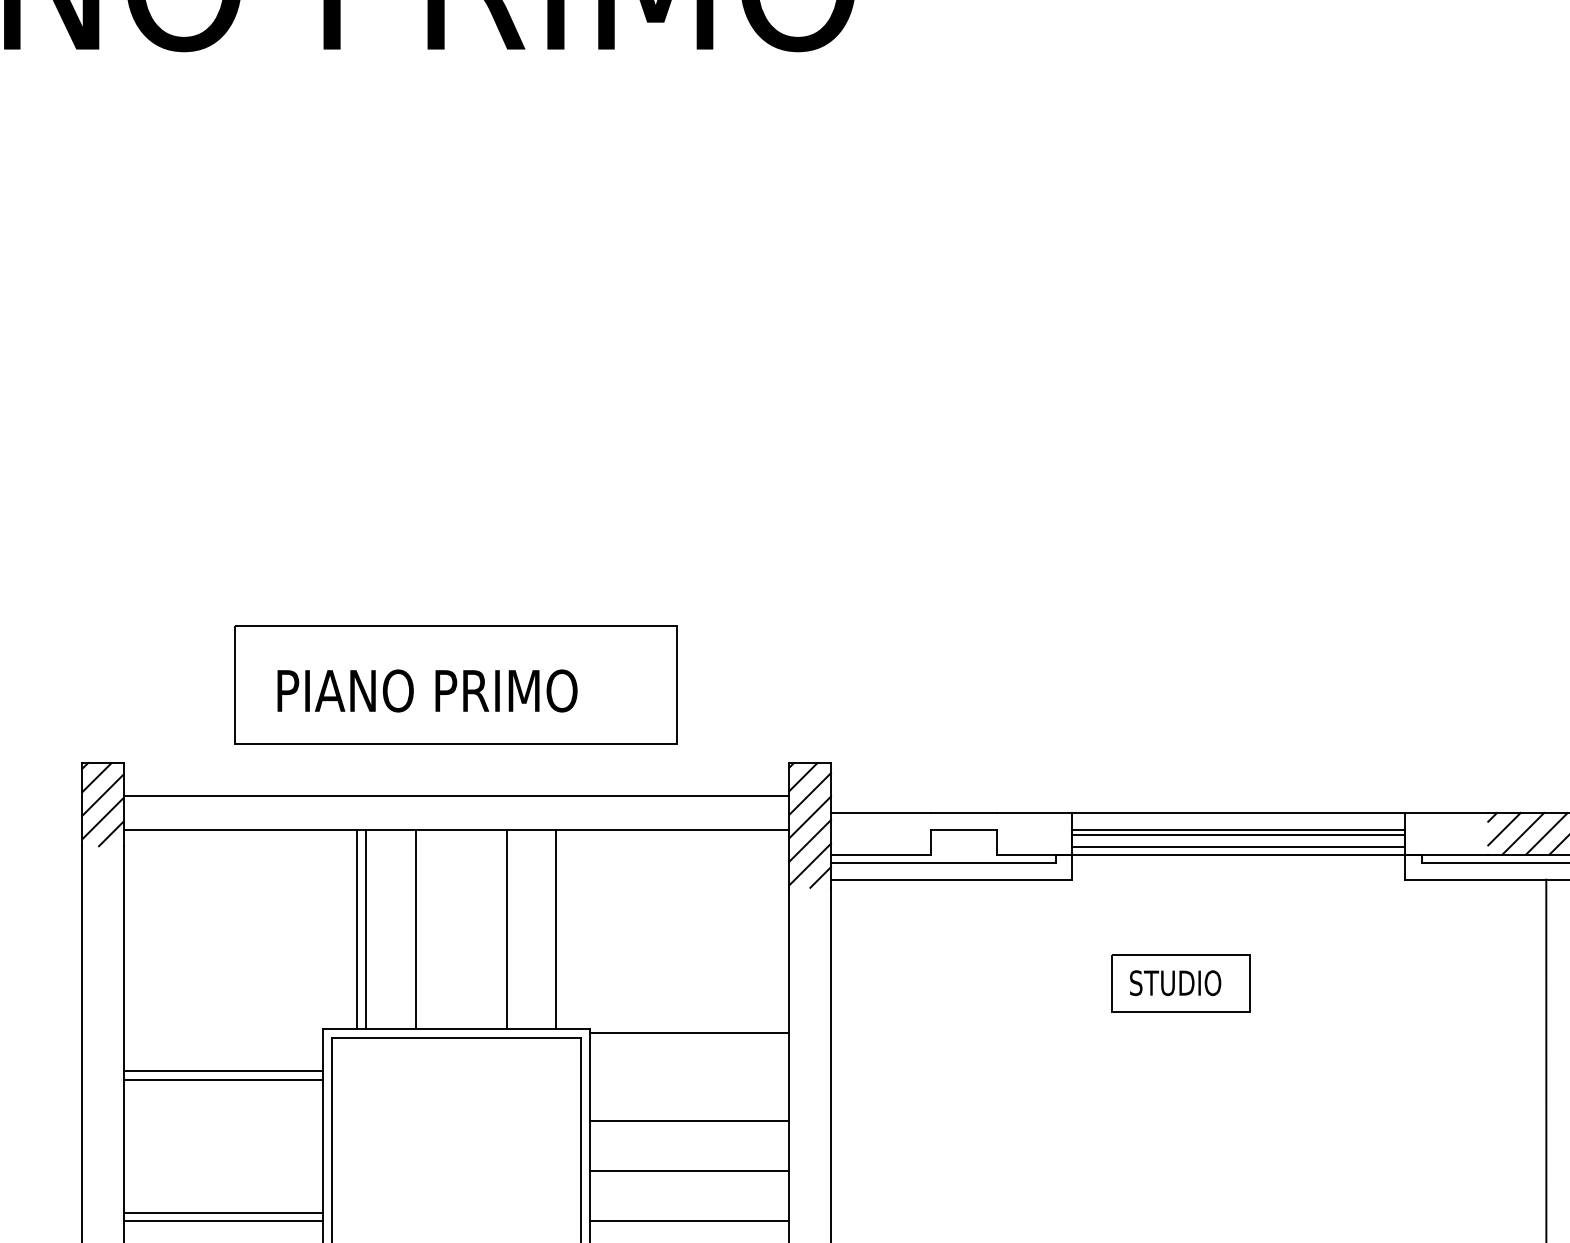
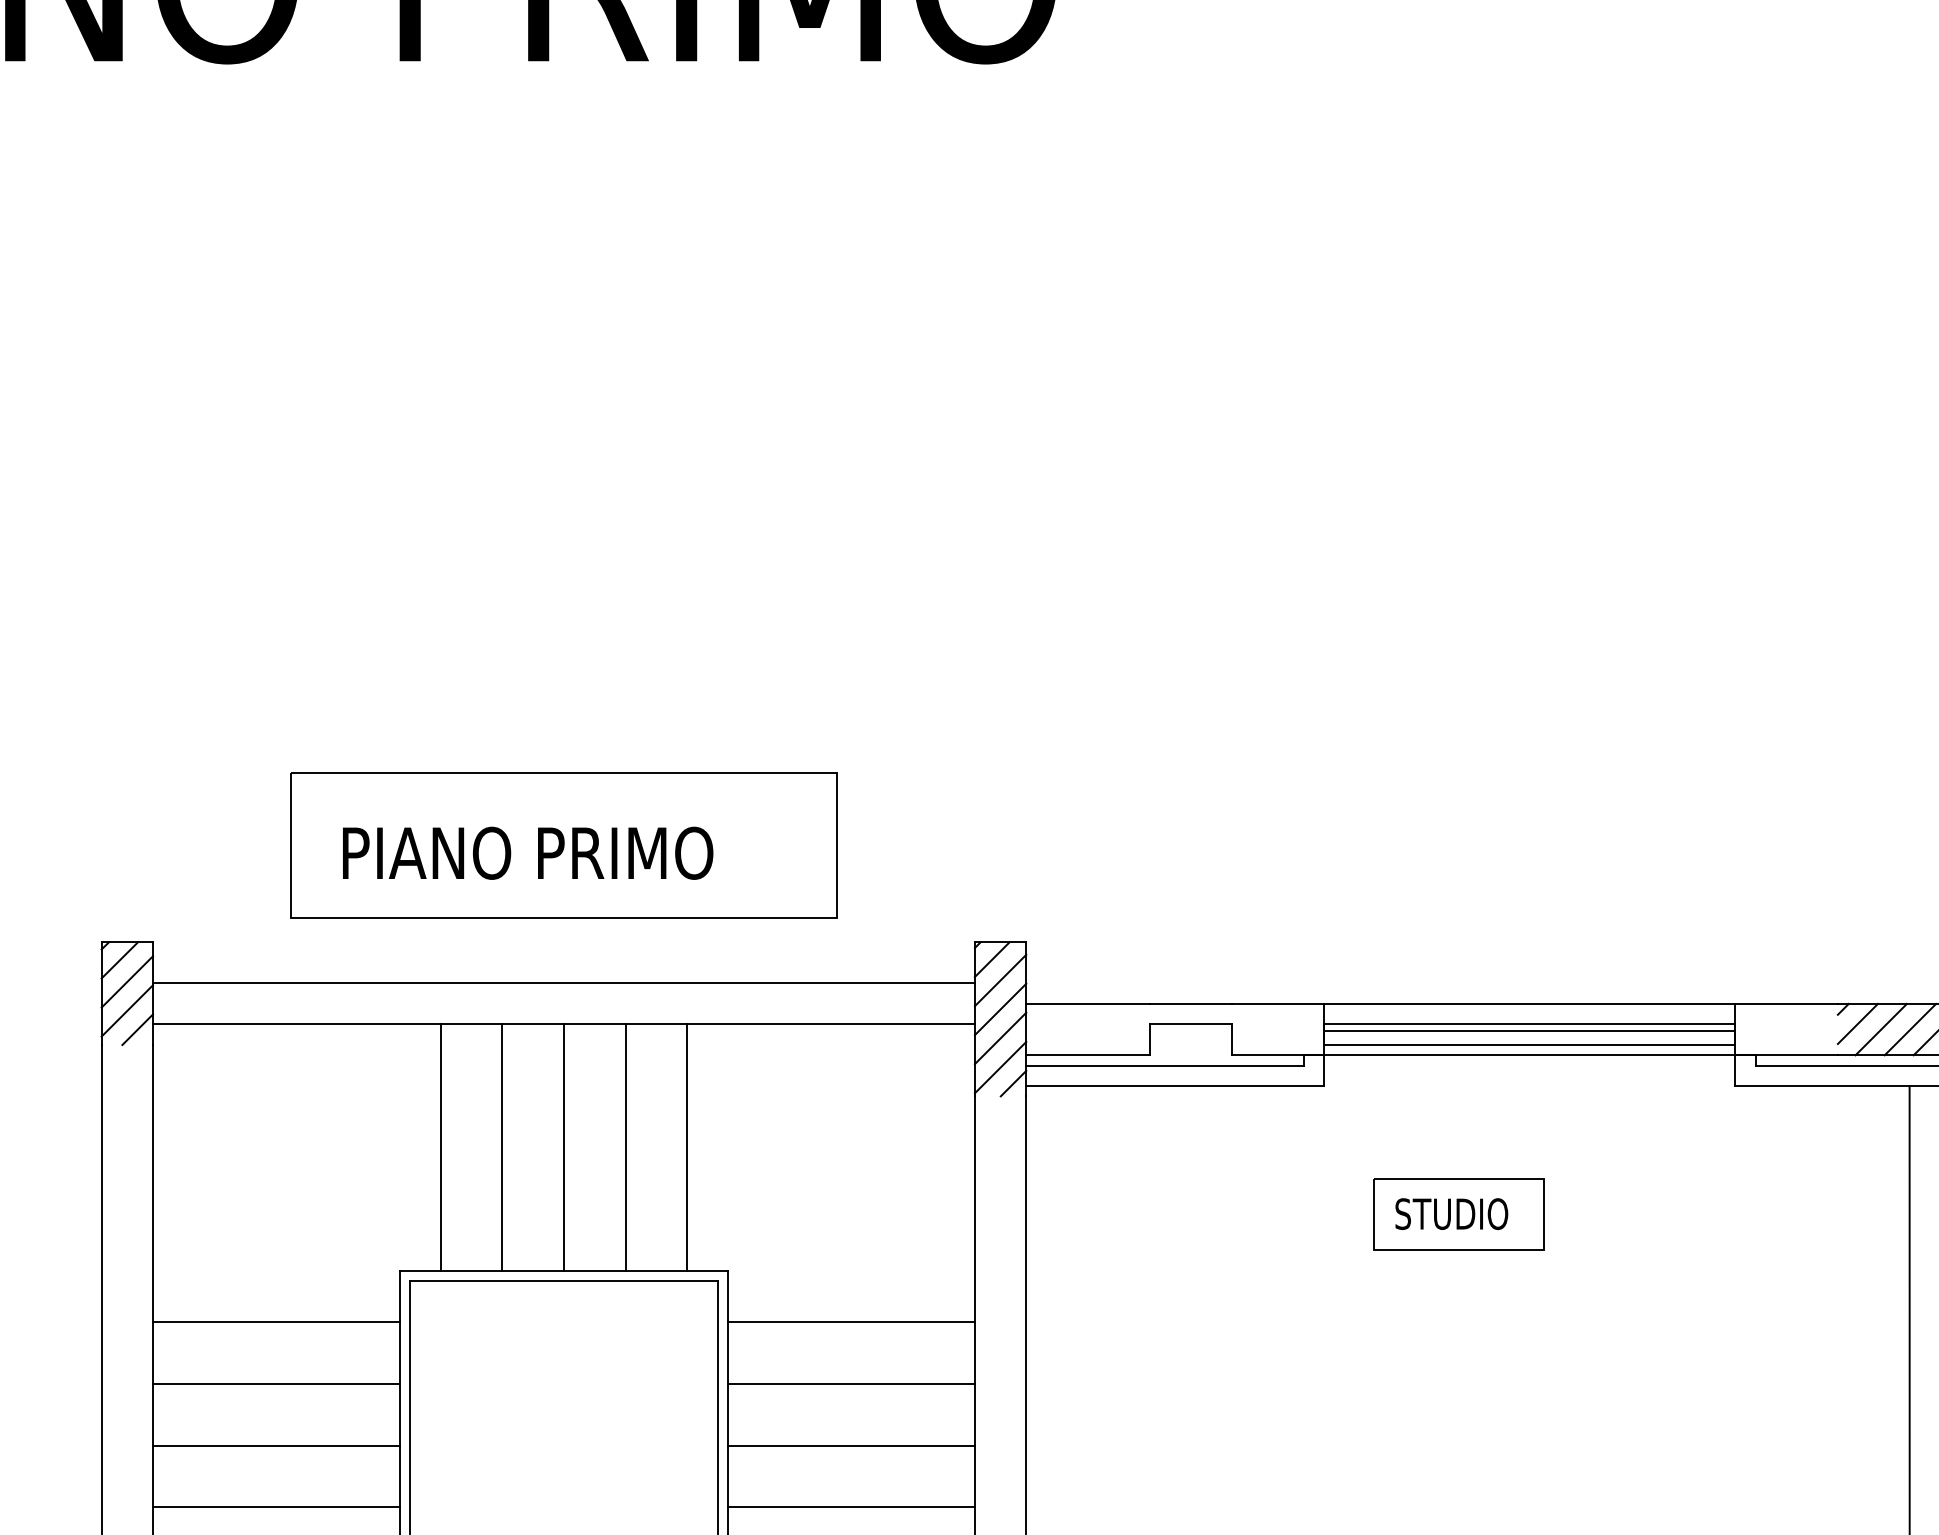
line: (366, 929) -> (502, 1147), moved
line: (415, 929) -> (563, 1147), moved
line: (689, 1032) -> (851, 1322), moved
line: (223, 1080) -> (276, 1384), moved
line: (223, 1212) -> (276, 1445), moved

